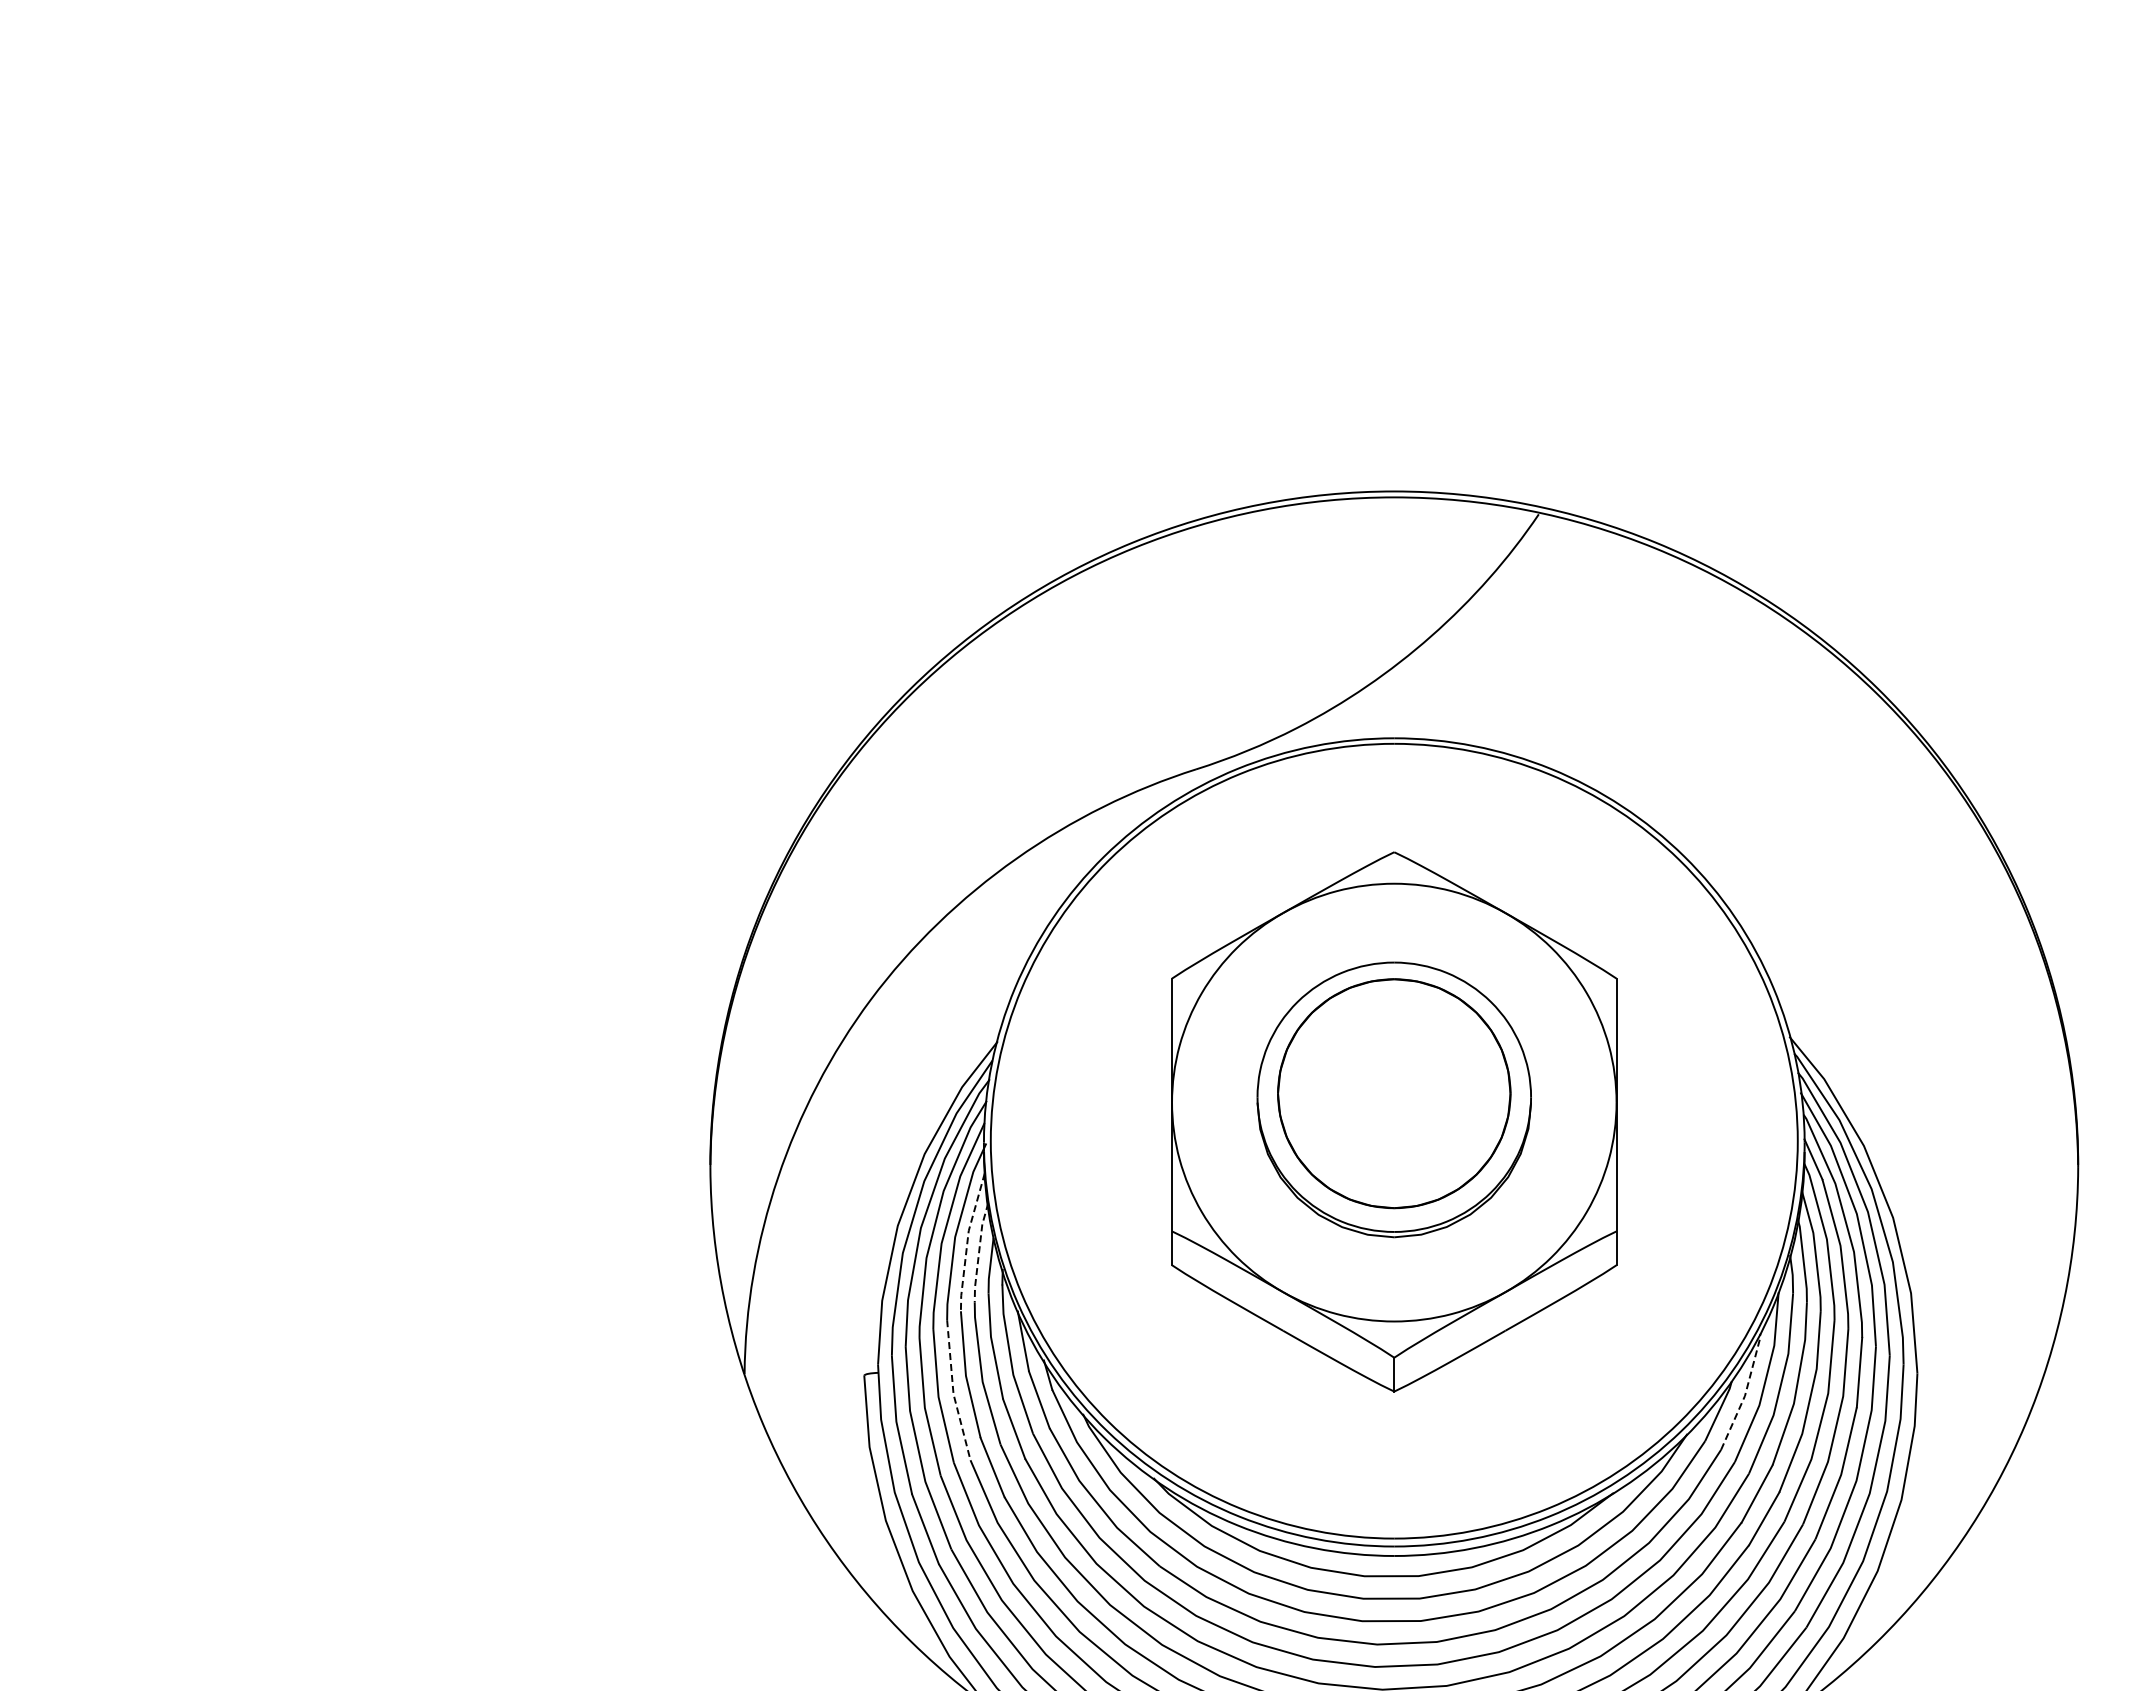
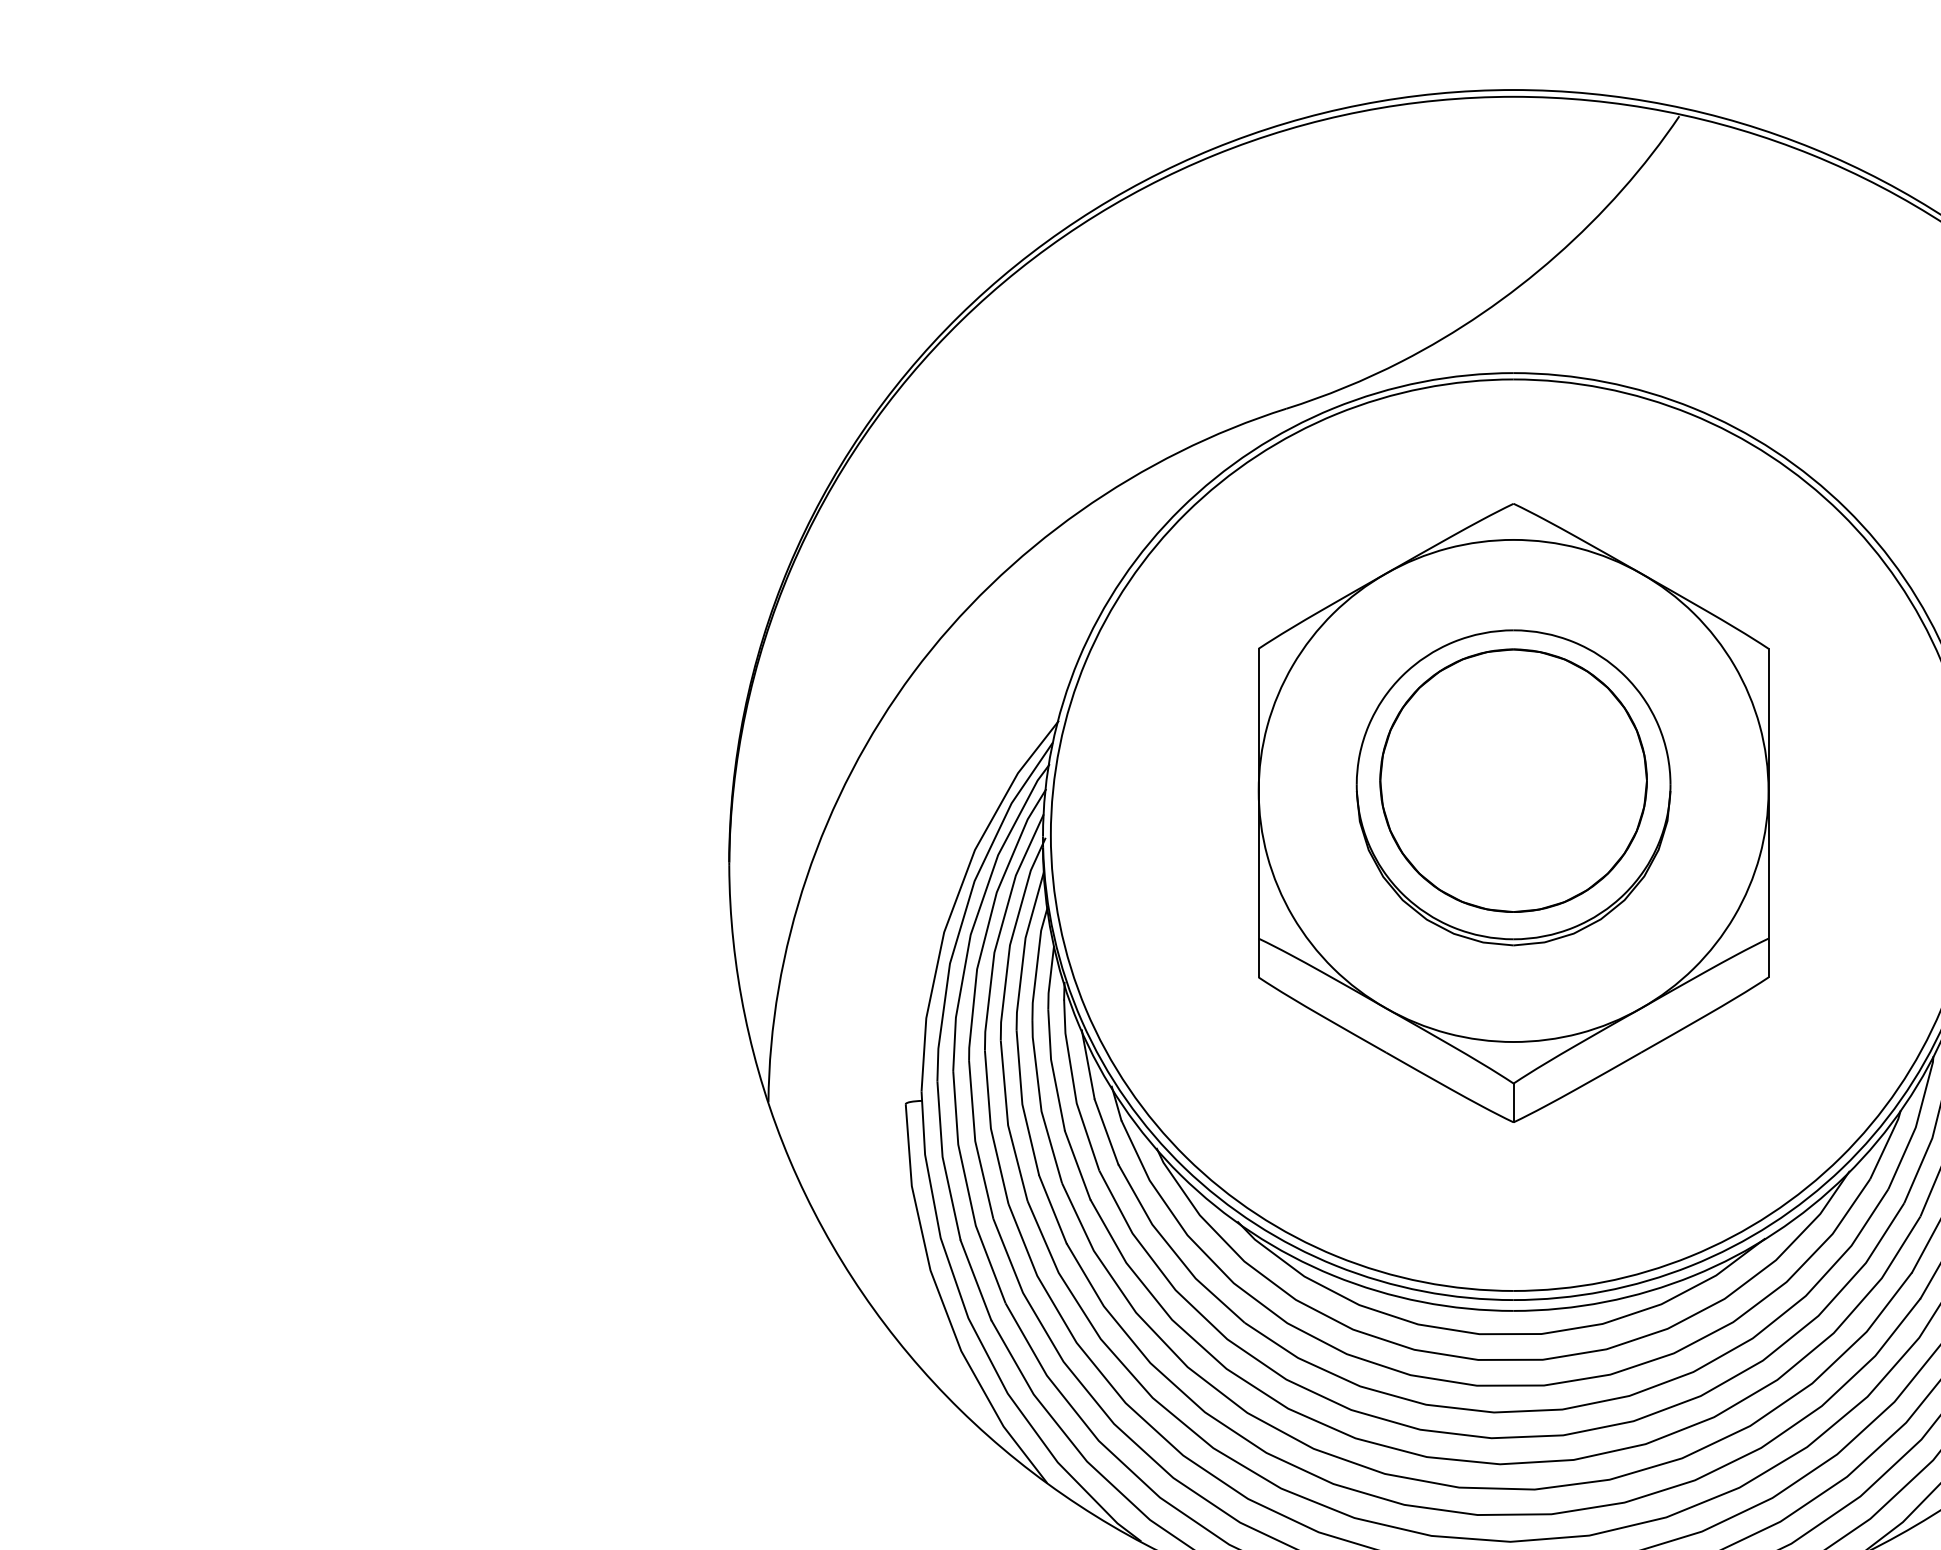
line: (967, 1241) -> (1024, 950), dashed -> solid
line: (979, 1252) -> (1037, 962), dashed -> solid
line: (953, 1392) -> (1008, 1123), dashed -> solid
line: (1745, 1393) -> (1916, 1124), dashed -> solid

